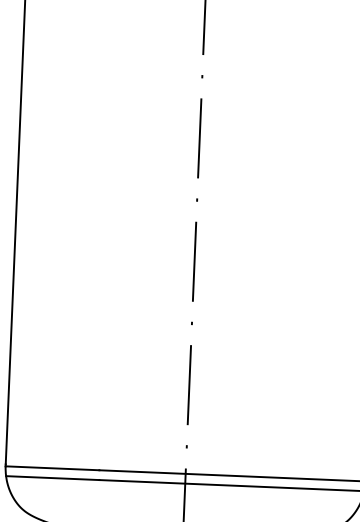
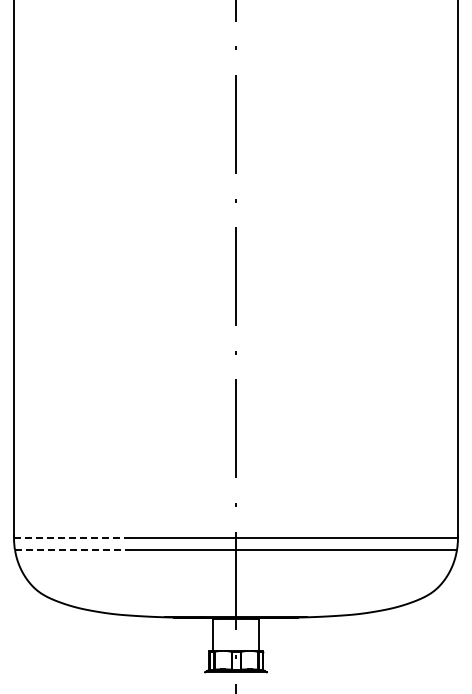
line: (52, 468) -> (71, 538), solid -> dashed
line: (52, 478) -> (72, 550), solid -> dashed

